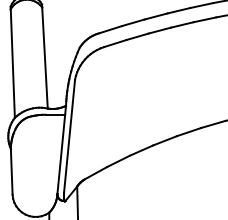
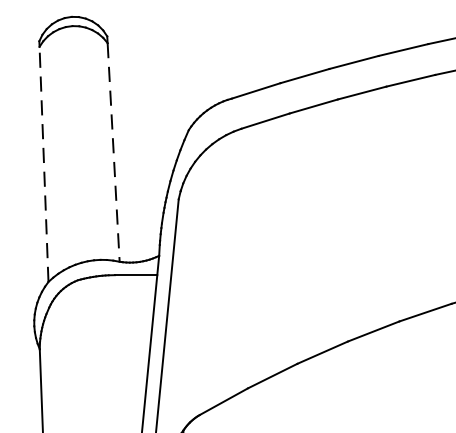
line: (44, 58) -> (112, 153), solid -> dashed
line: (12, 63) -> (43, 164), solid -> dashed

